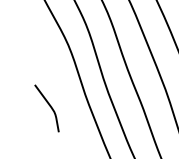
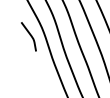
curve: (48, 106) -> (29, 35), moved

